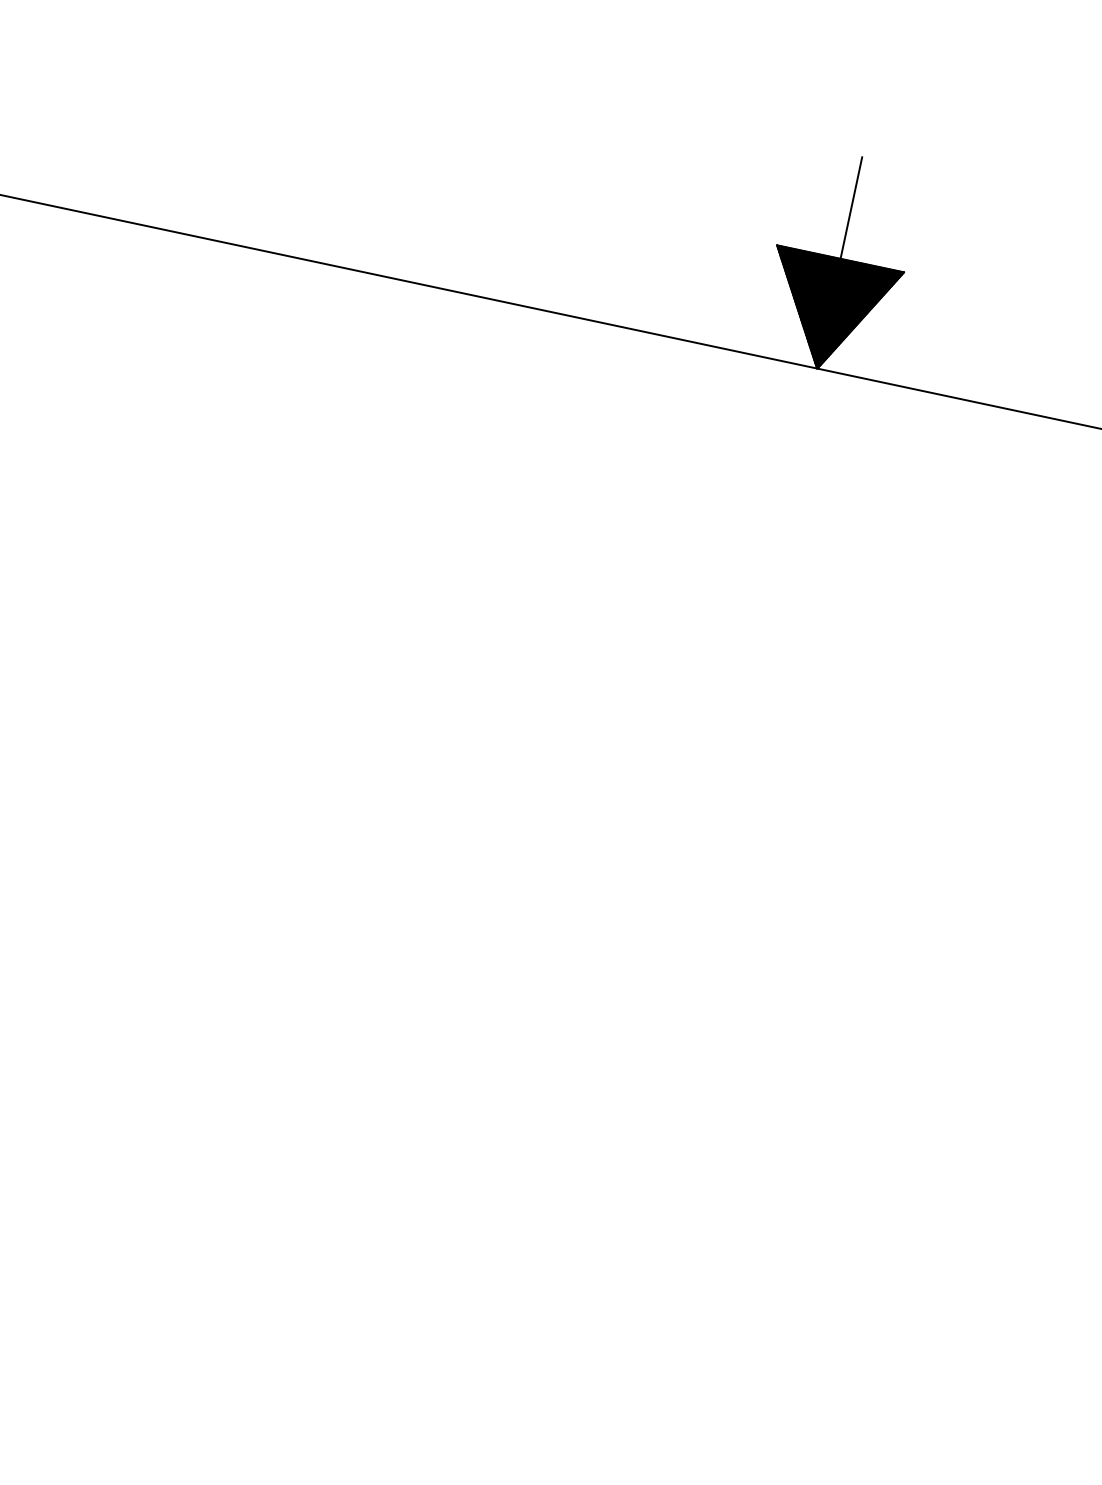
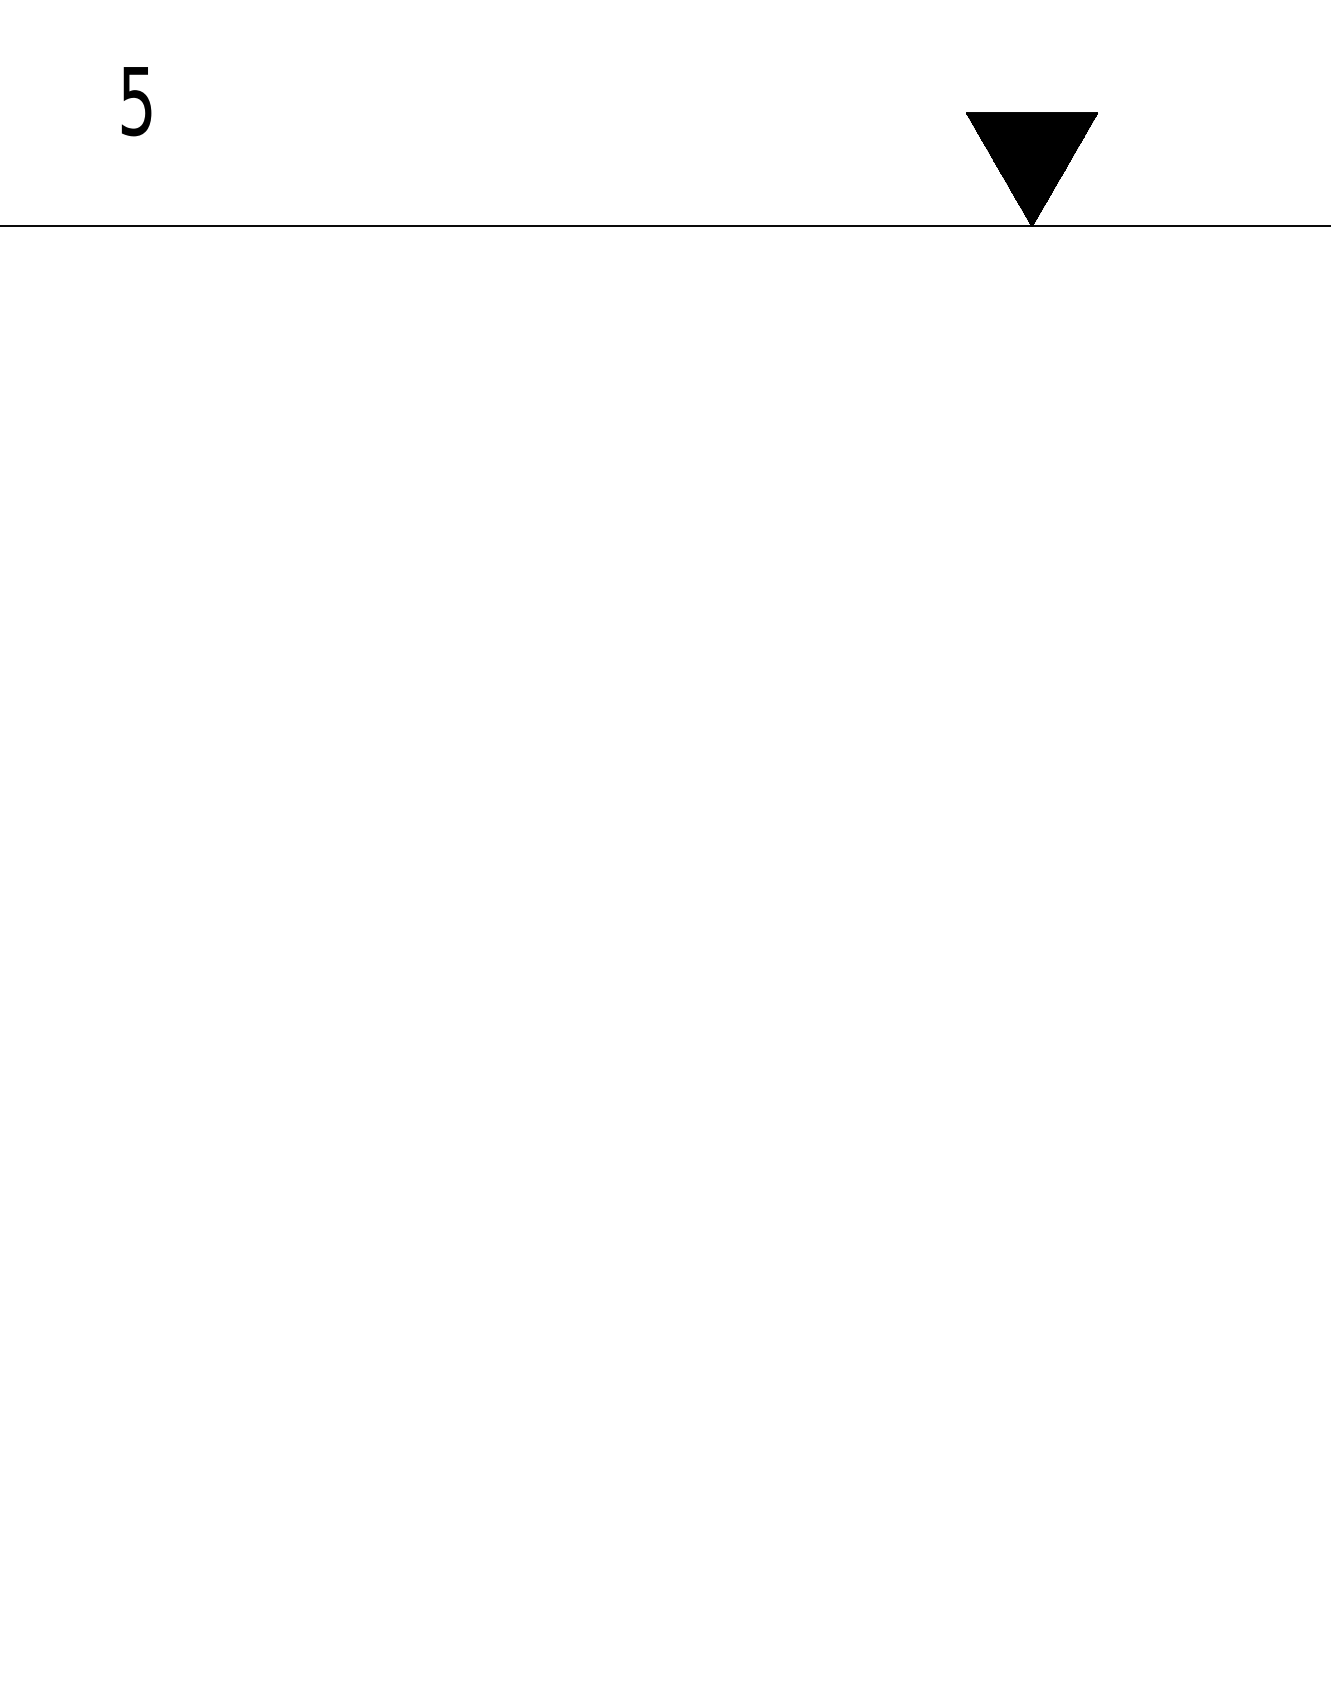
line: (851, 208) -> (1032, 61), removed

